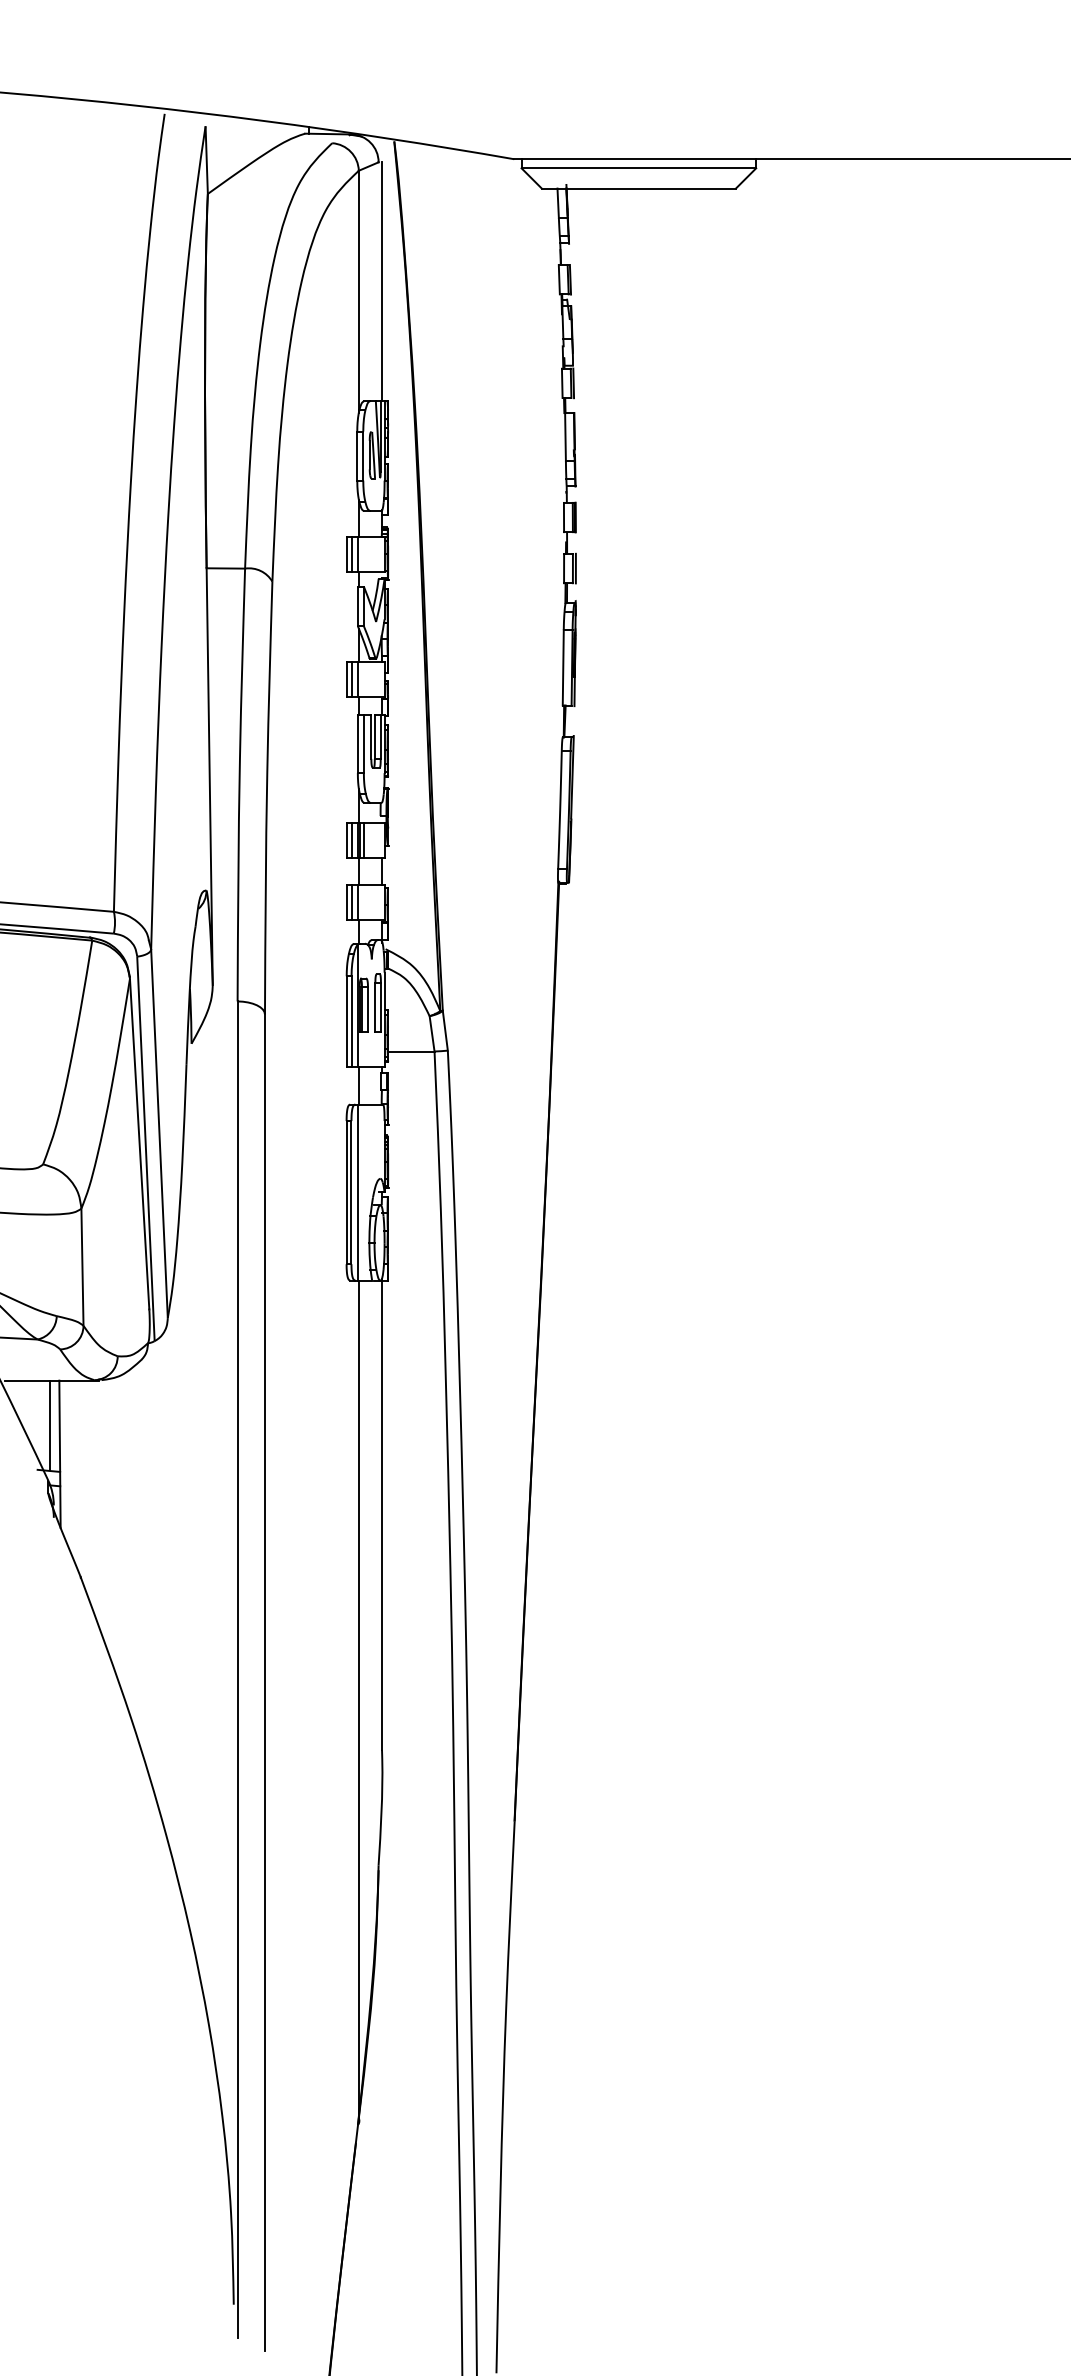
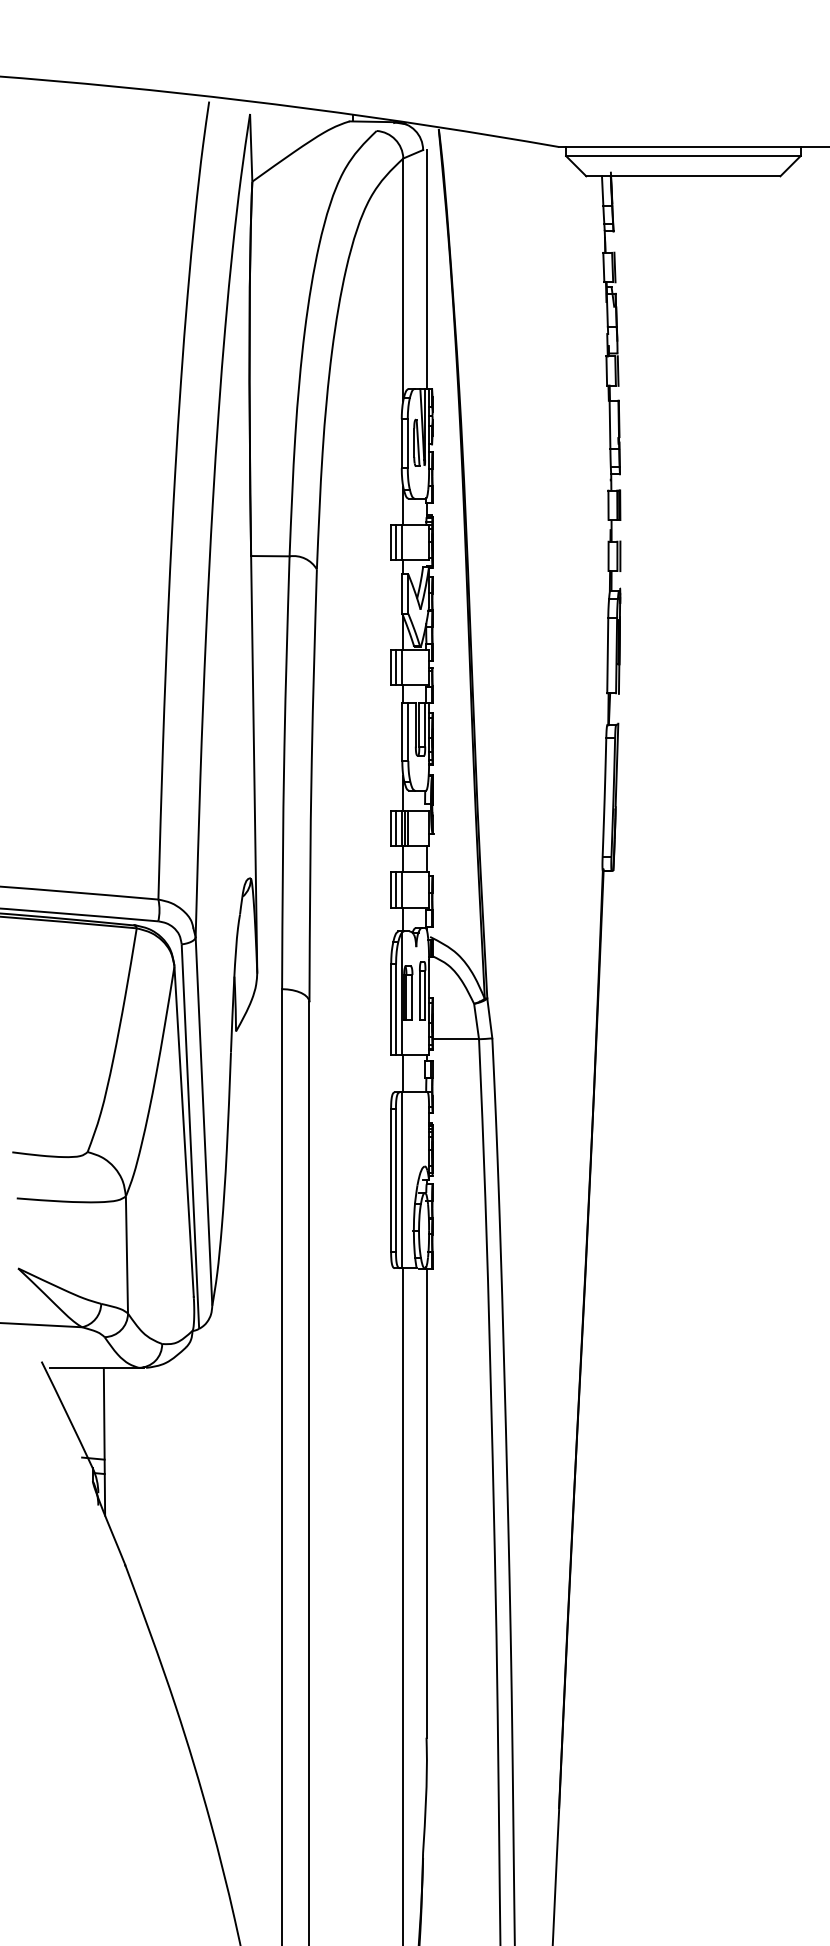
line: (49, 1424) -> (93, 1412), removed

